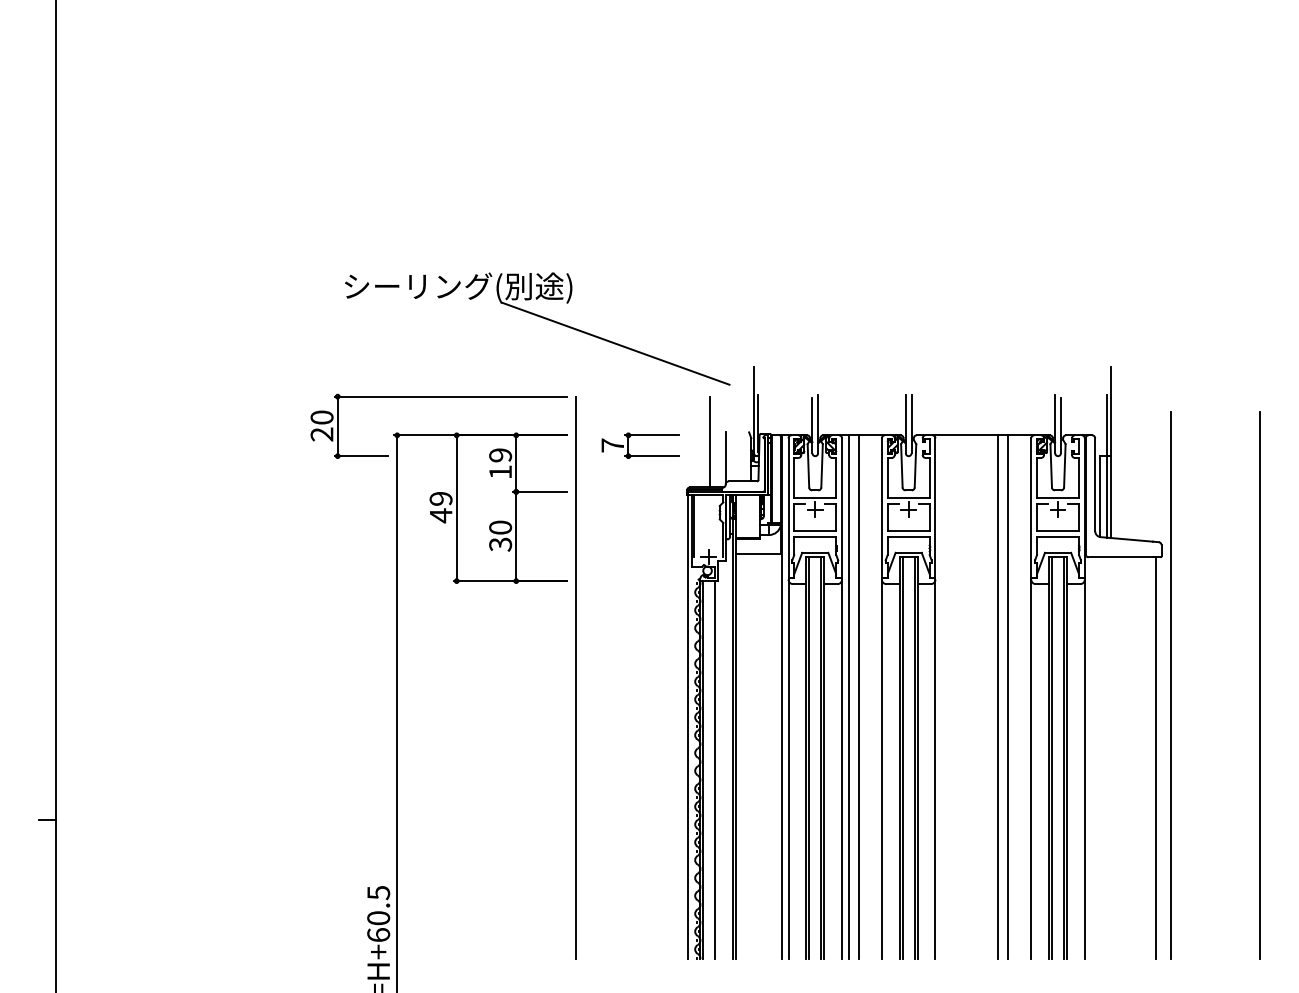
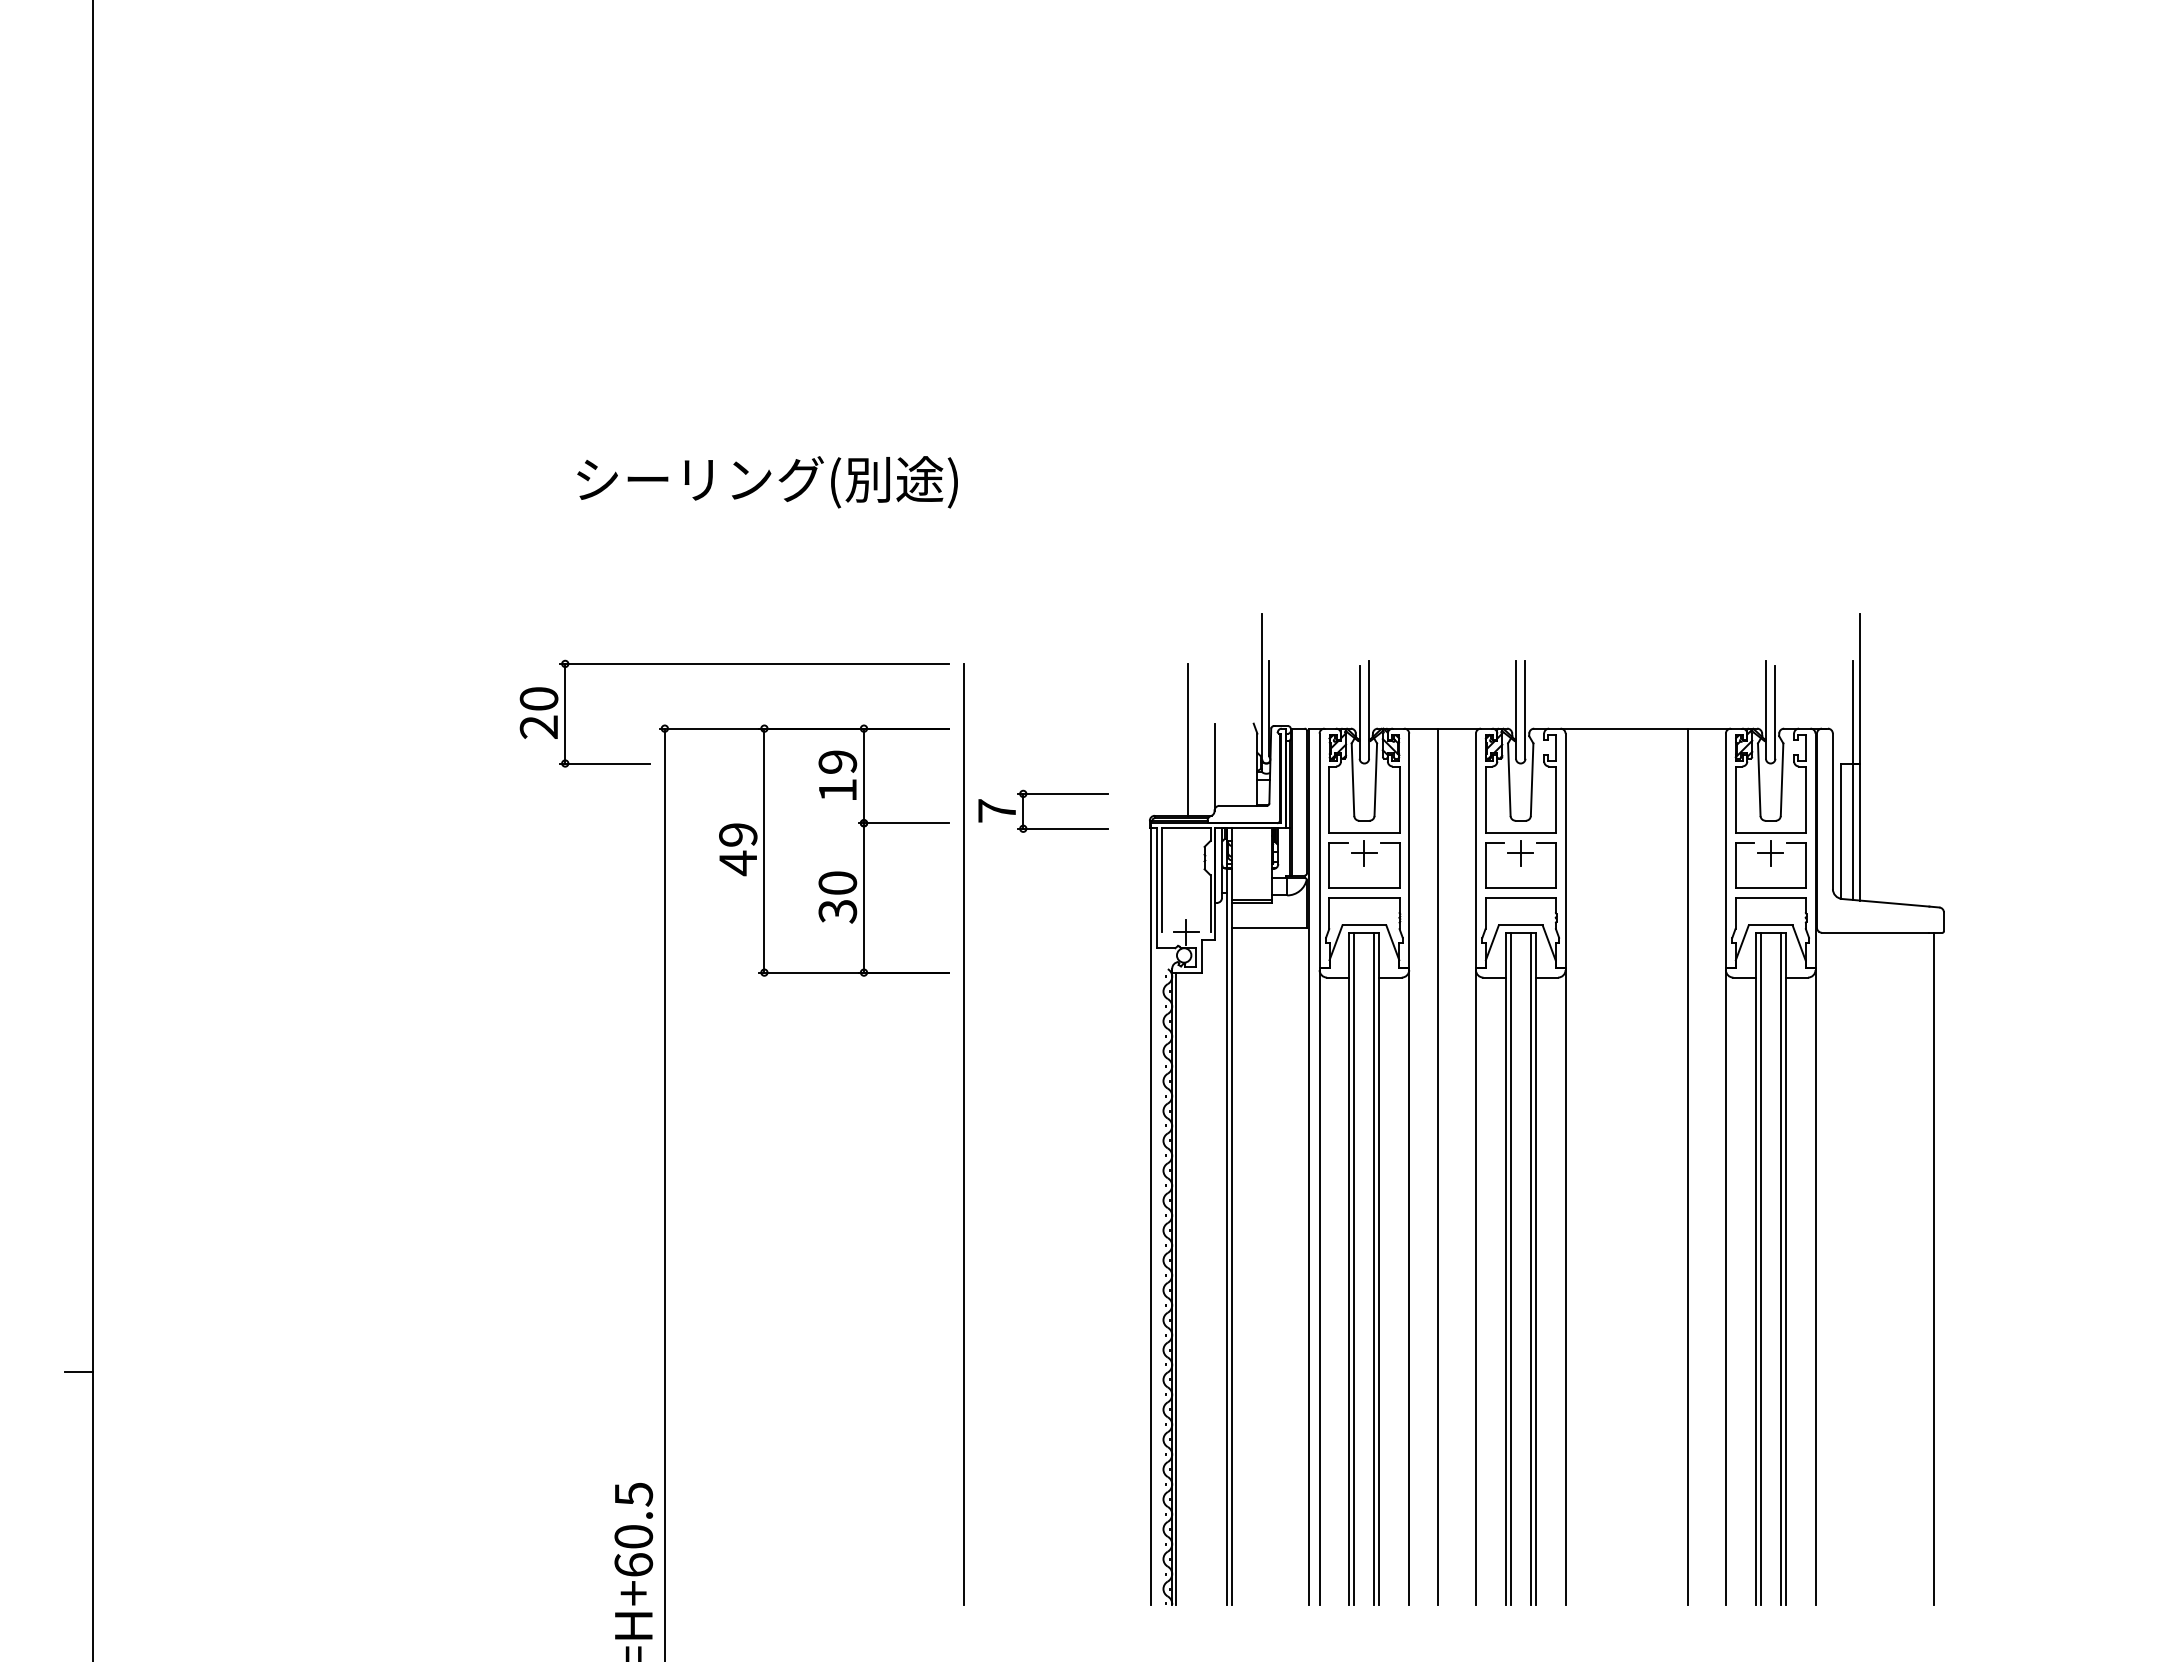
line: (615, 343) -> (1030, 574), removed
part: (640, 435) -> (1043, 794), moved
line: (1170, 684) -> (1958, 1145), removed
line: (1260, 684) -> (2109, 1145), removed
line: (848, 696) -> (1420, 1165), removed
line: (997, 696) -> (1669, 1165), removed
line: (715, 769) -> (1197, 1287), removed

